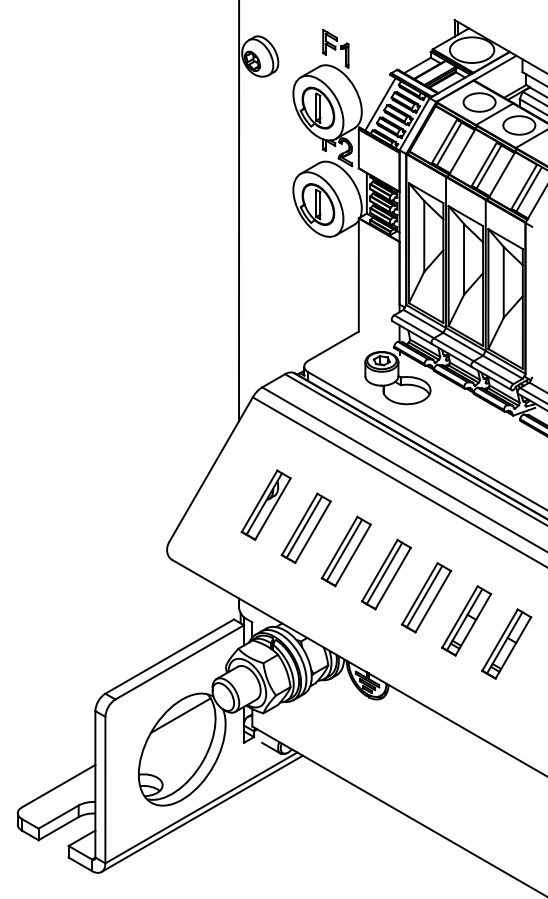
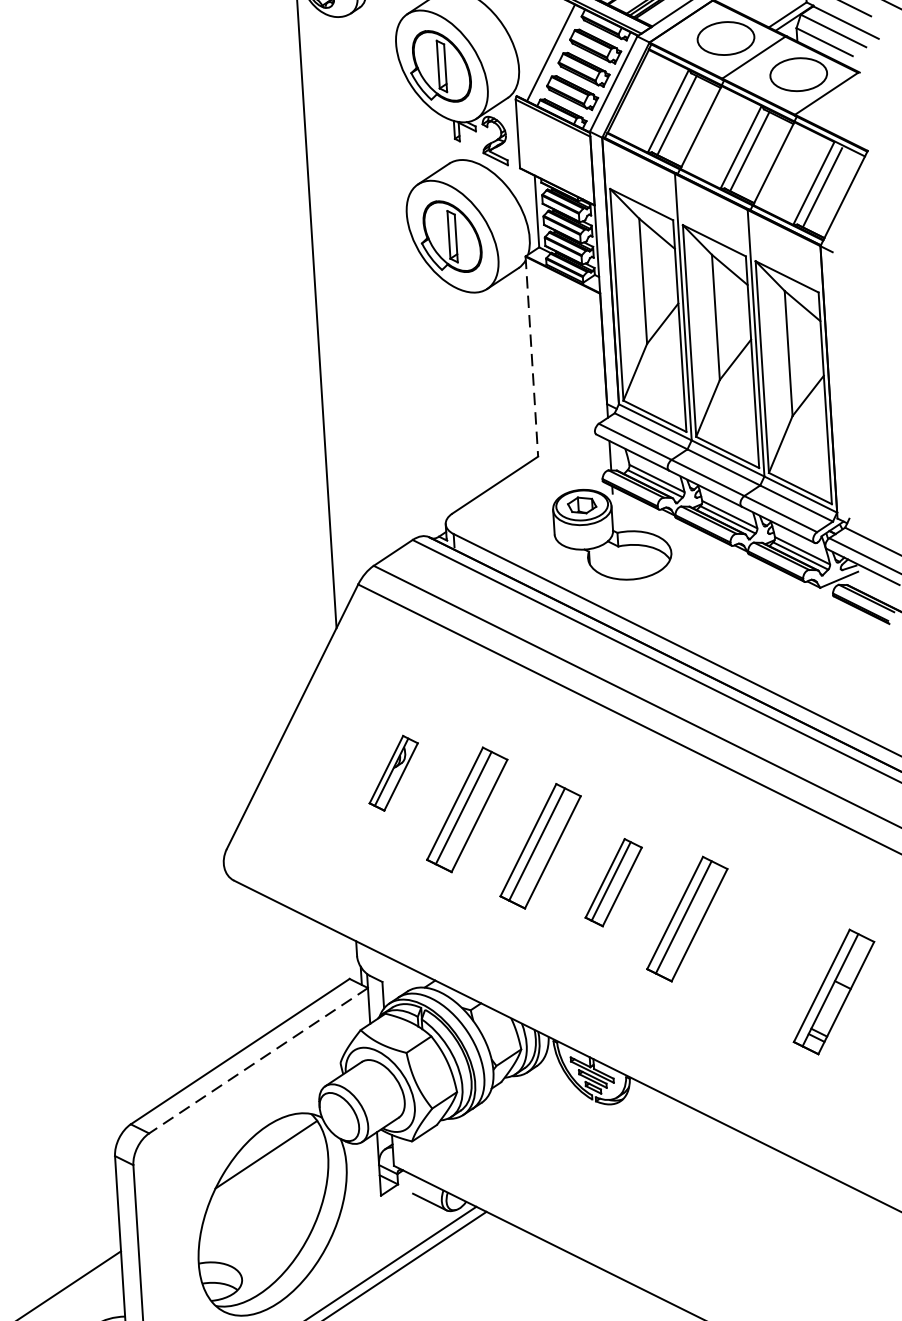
line: (358, 275) -> (531, 357), solid -> dashed
part: (265, 504) -> (392, 772), size x0.6
part: (385, 574) -> (612, 882), size x0.7
part: (466, 620) -> (760, 954), removed
line: (179, 662) -> (258, 1060), solid -> dashed

